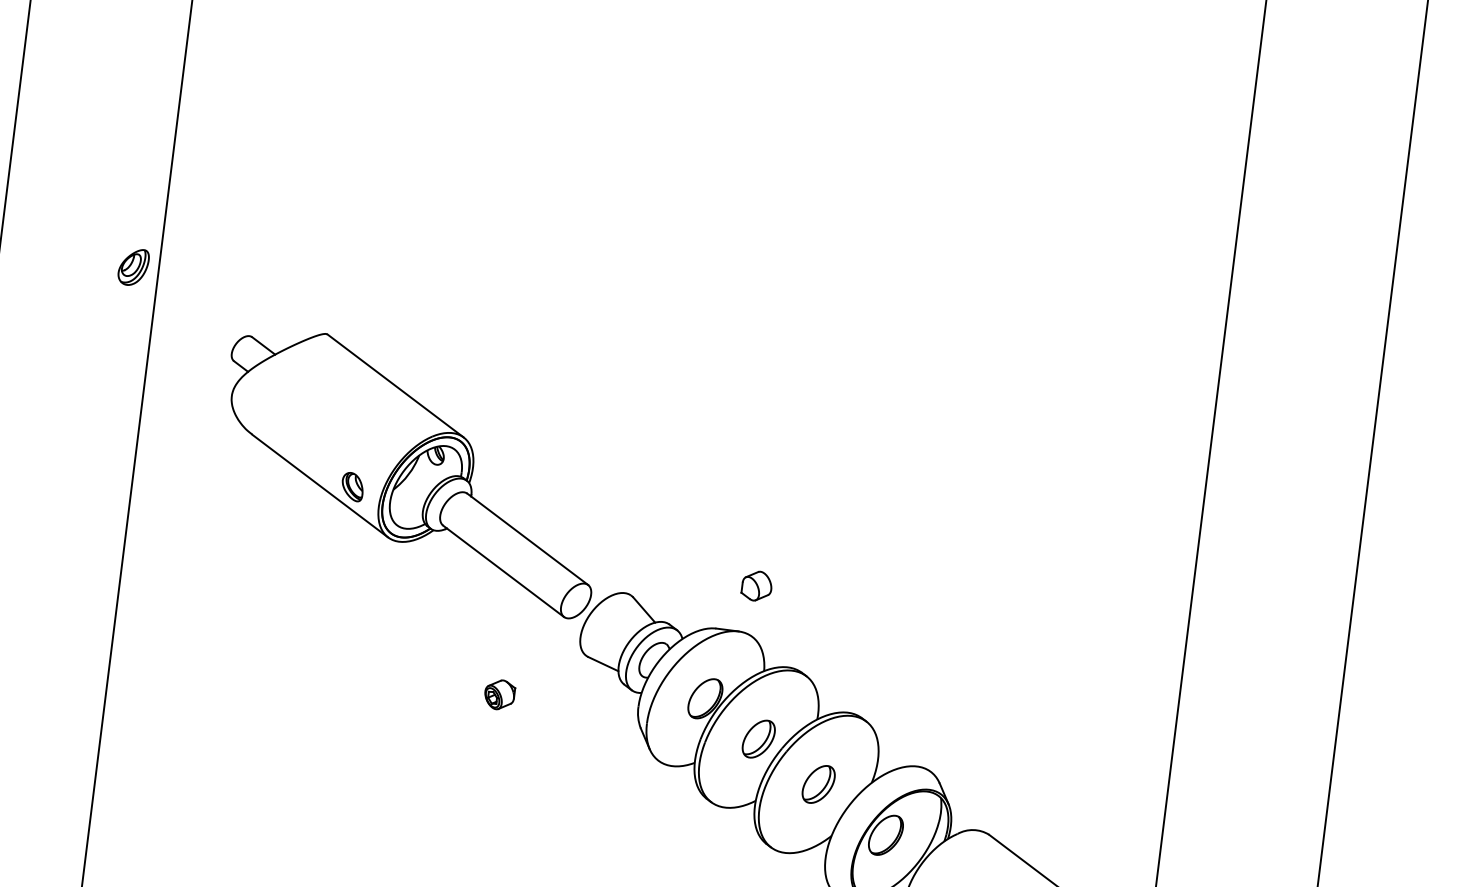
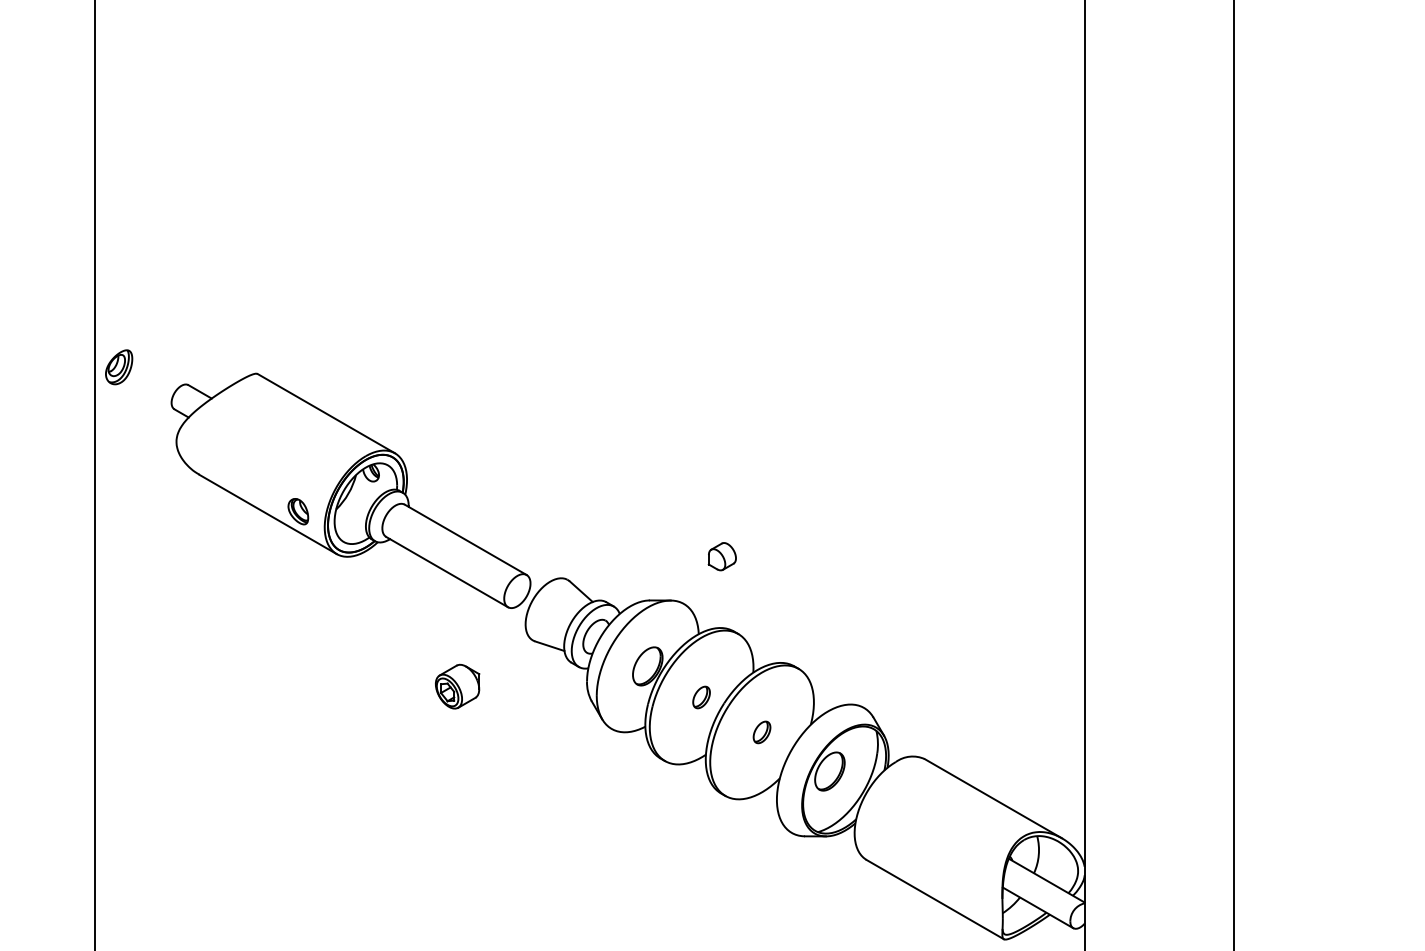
part: (133, 267) -> (119, 367), moved
part: (756, 585) -> (721, 556), moved
part: (499, 693) -> (457, 685), size x1.6
part: (758, 739) -> (701, 697), size x0.6
part: (818, 784) -> (761, 732), size x0.6

